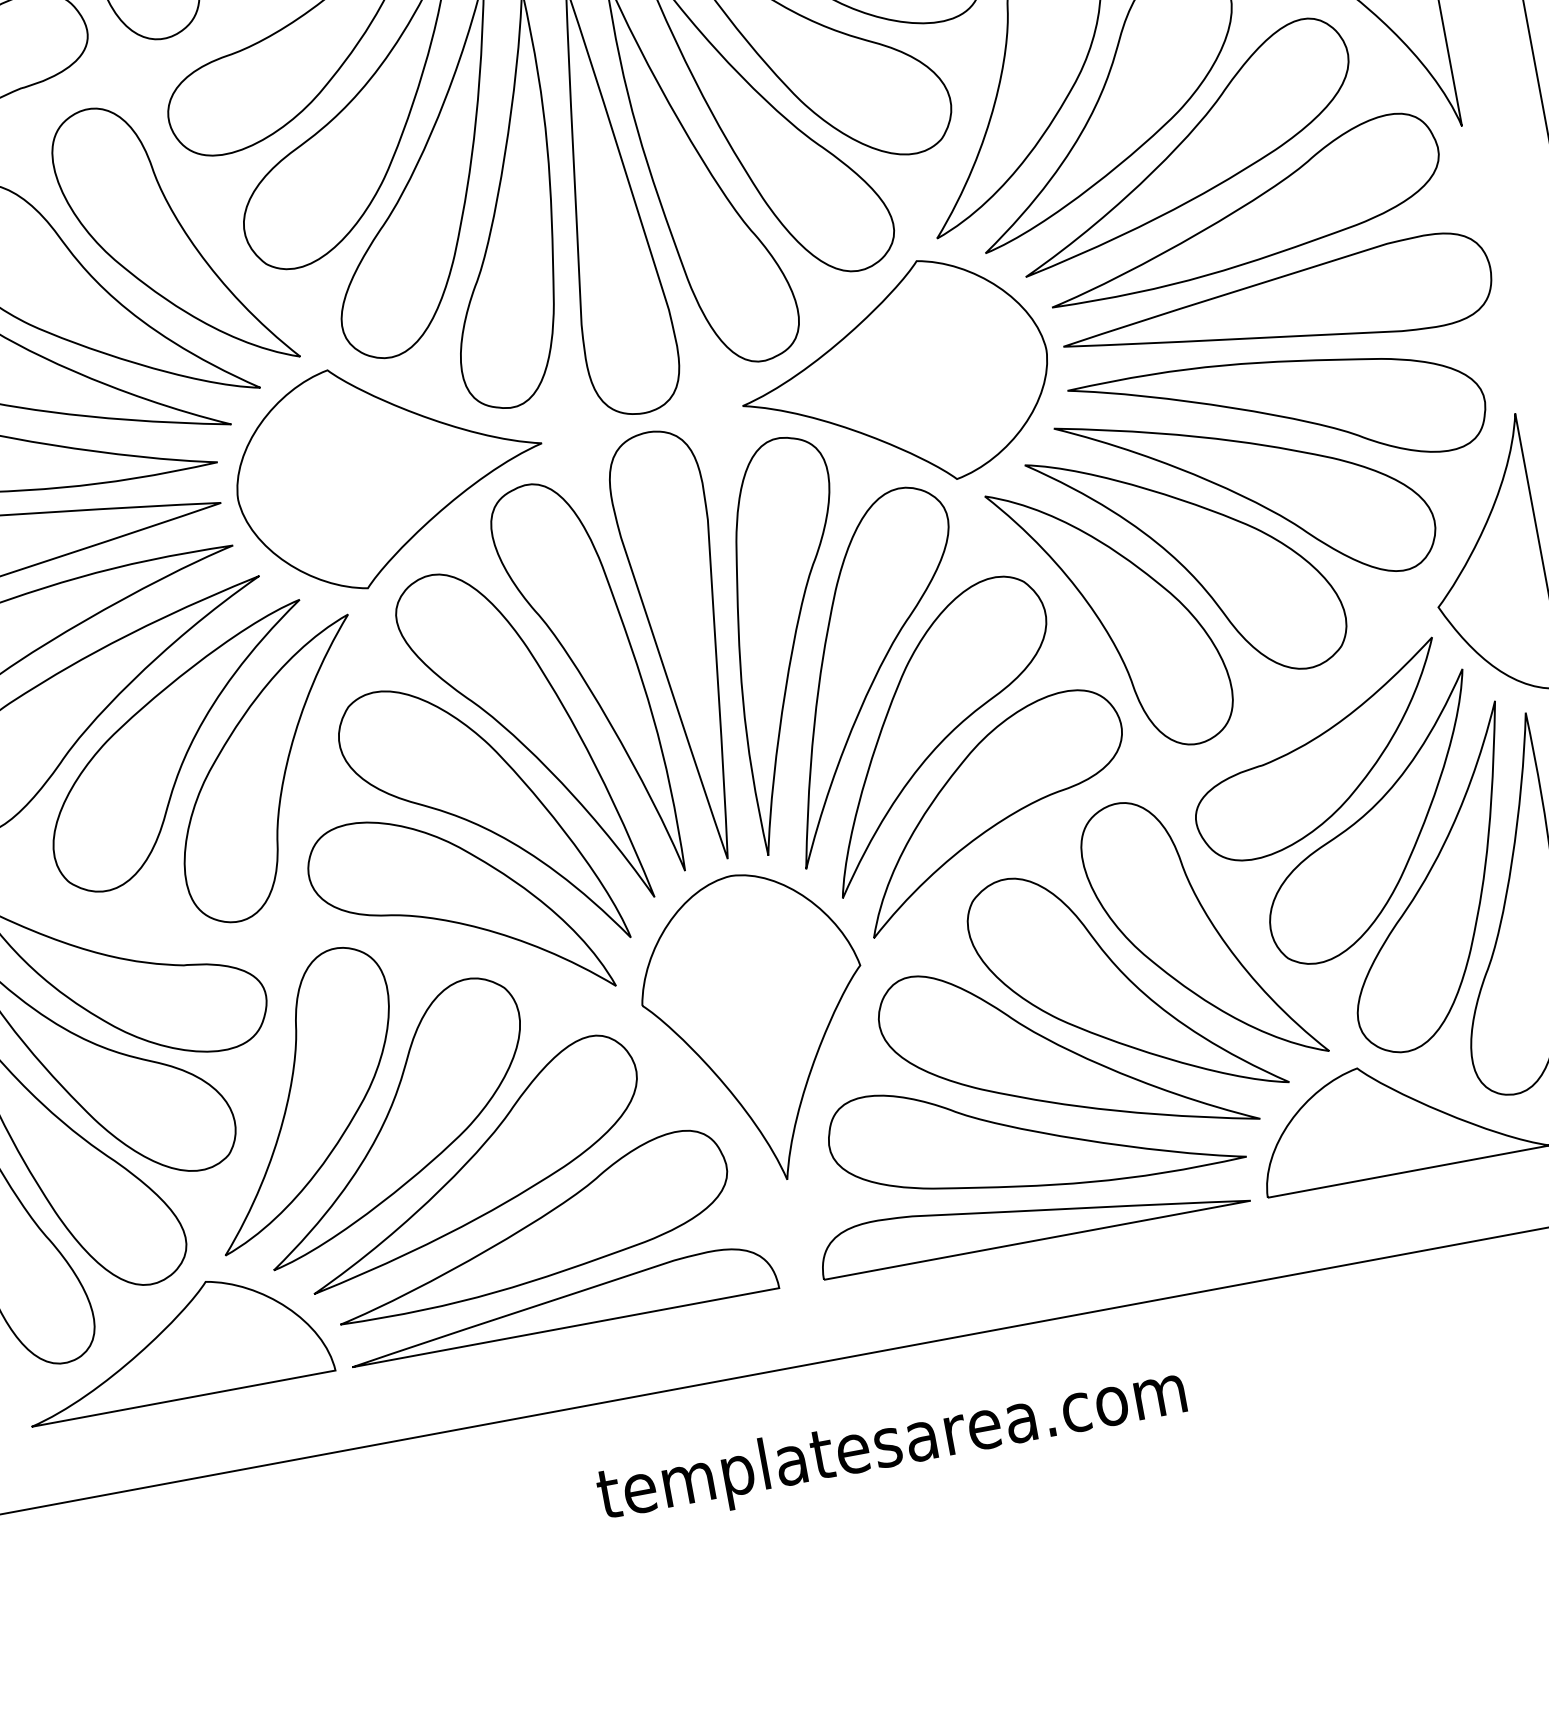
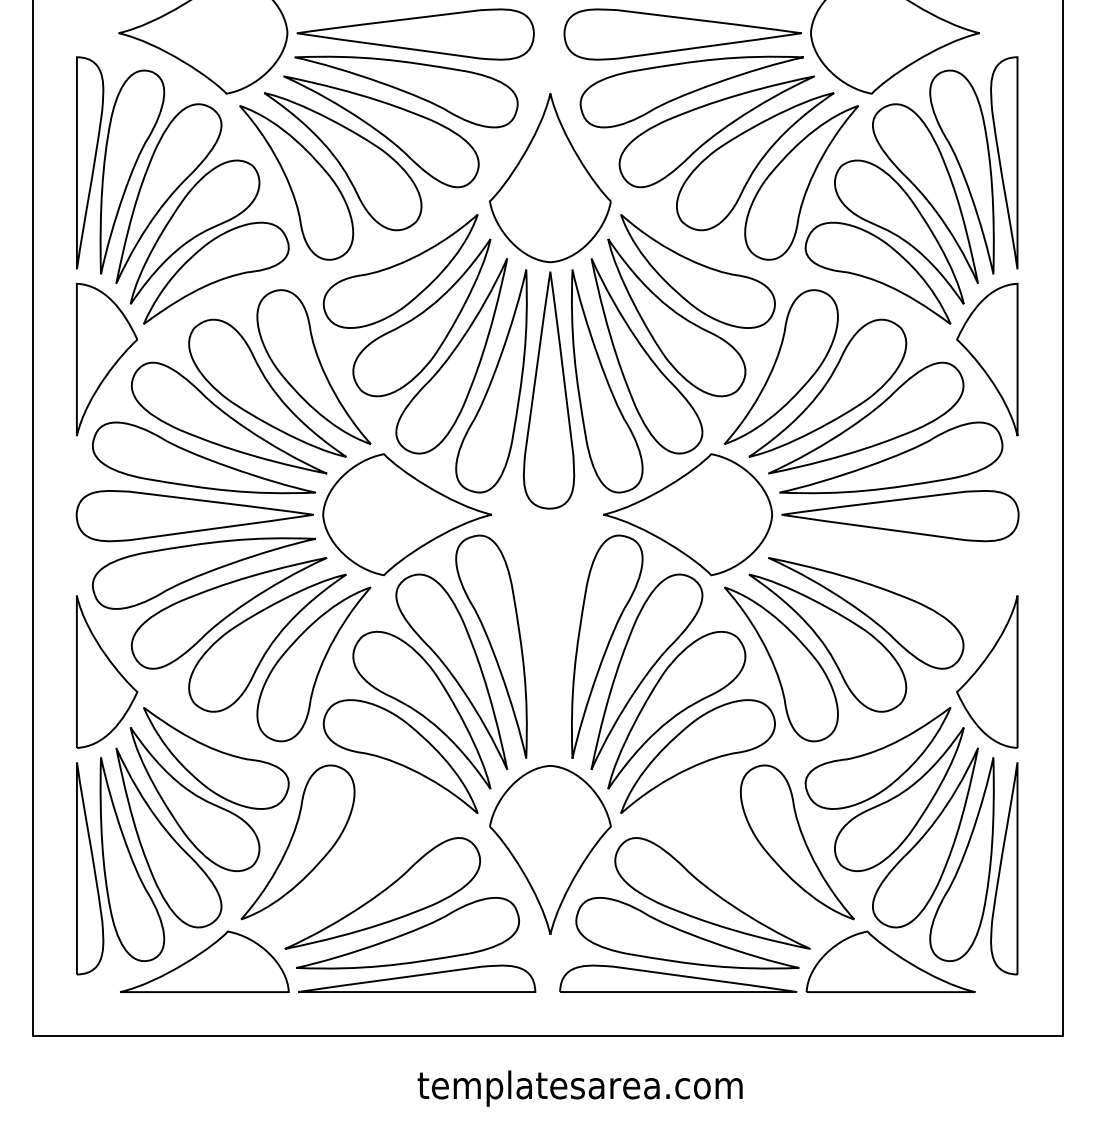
part: (1280, 415) -> (891, 573), removed
part: (686, 645) -> (549, 637), removed
part: (1123, 984) -> (750, 863), removed
part: (392, 1120) -> (344, 863), removed

